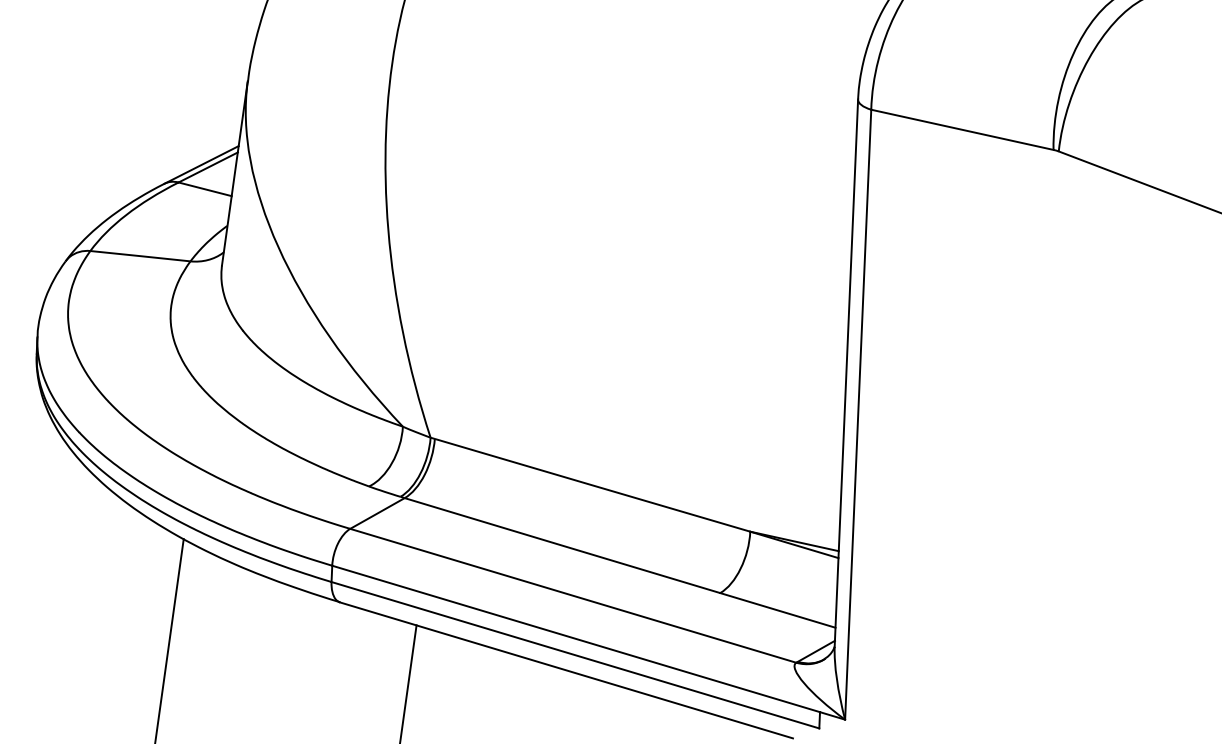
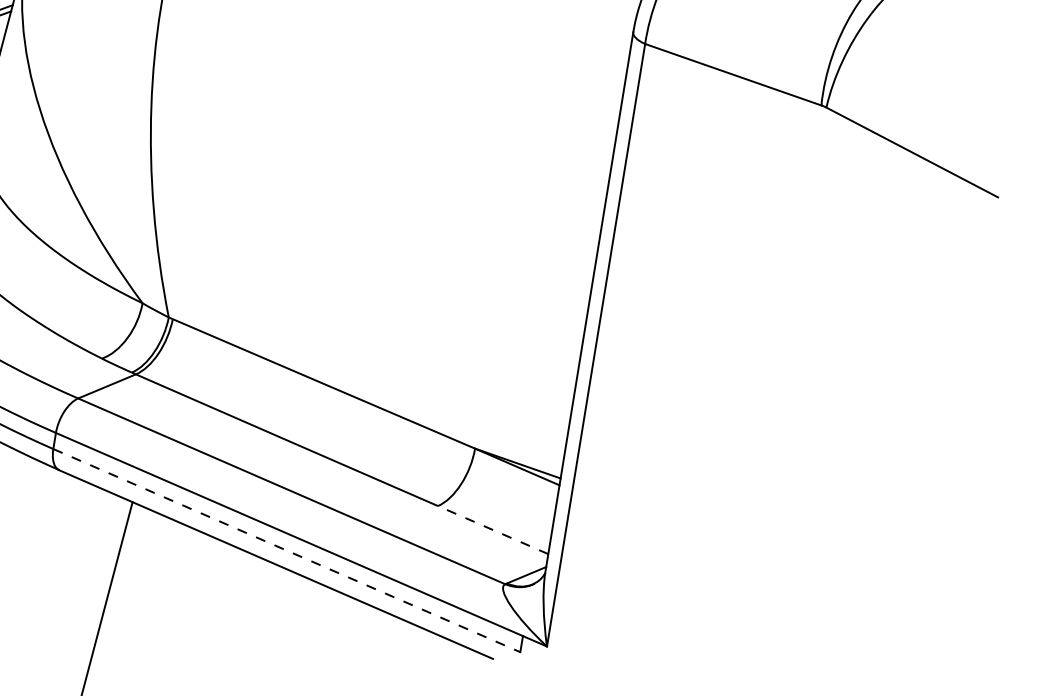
line: (777, 610) -> (492, 530), solid -> dashed
line: (575, 655) -> (286, 550), solid -> dashed

